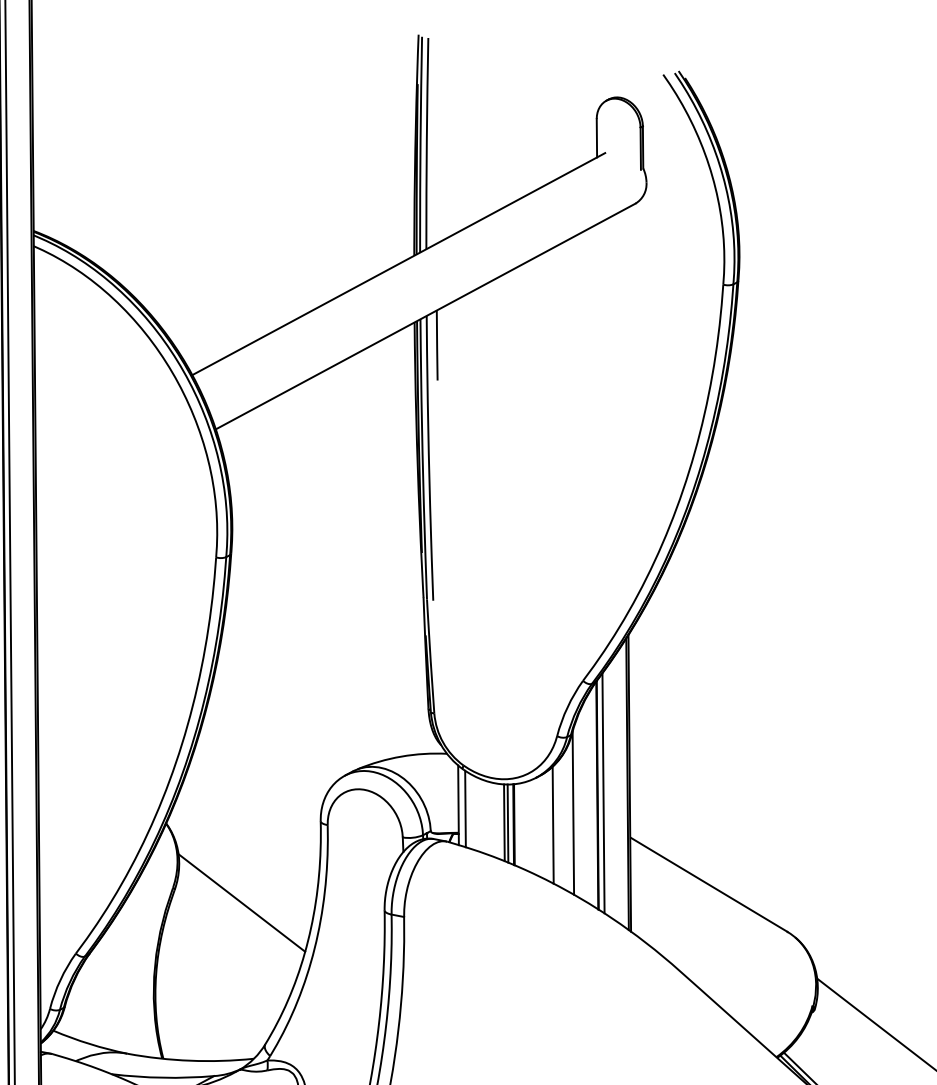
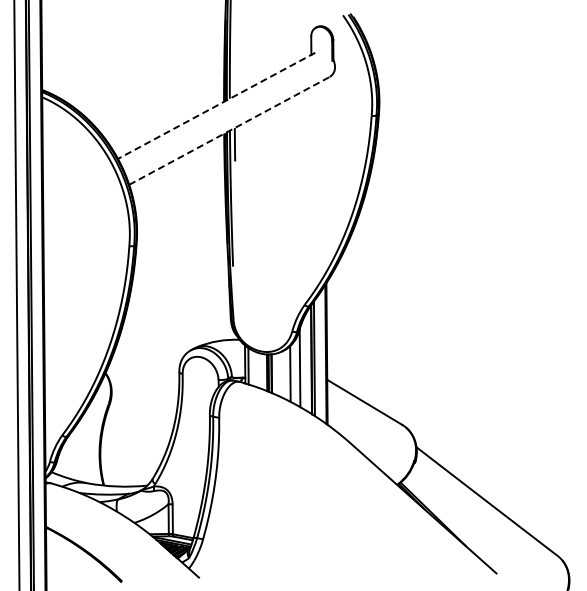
line: (398, 265) -> (216, 106), solid -> dashed
line: (425, 315) -> (229, 130), solid -> dashed
line: (241, 901) -> (141, 410), removed

